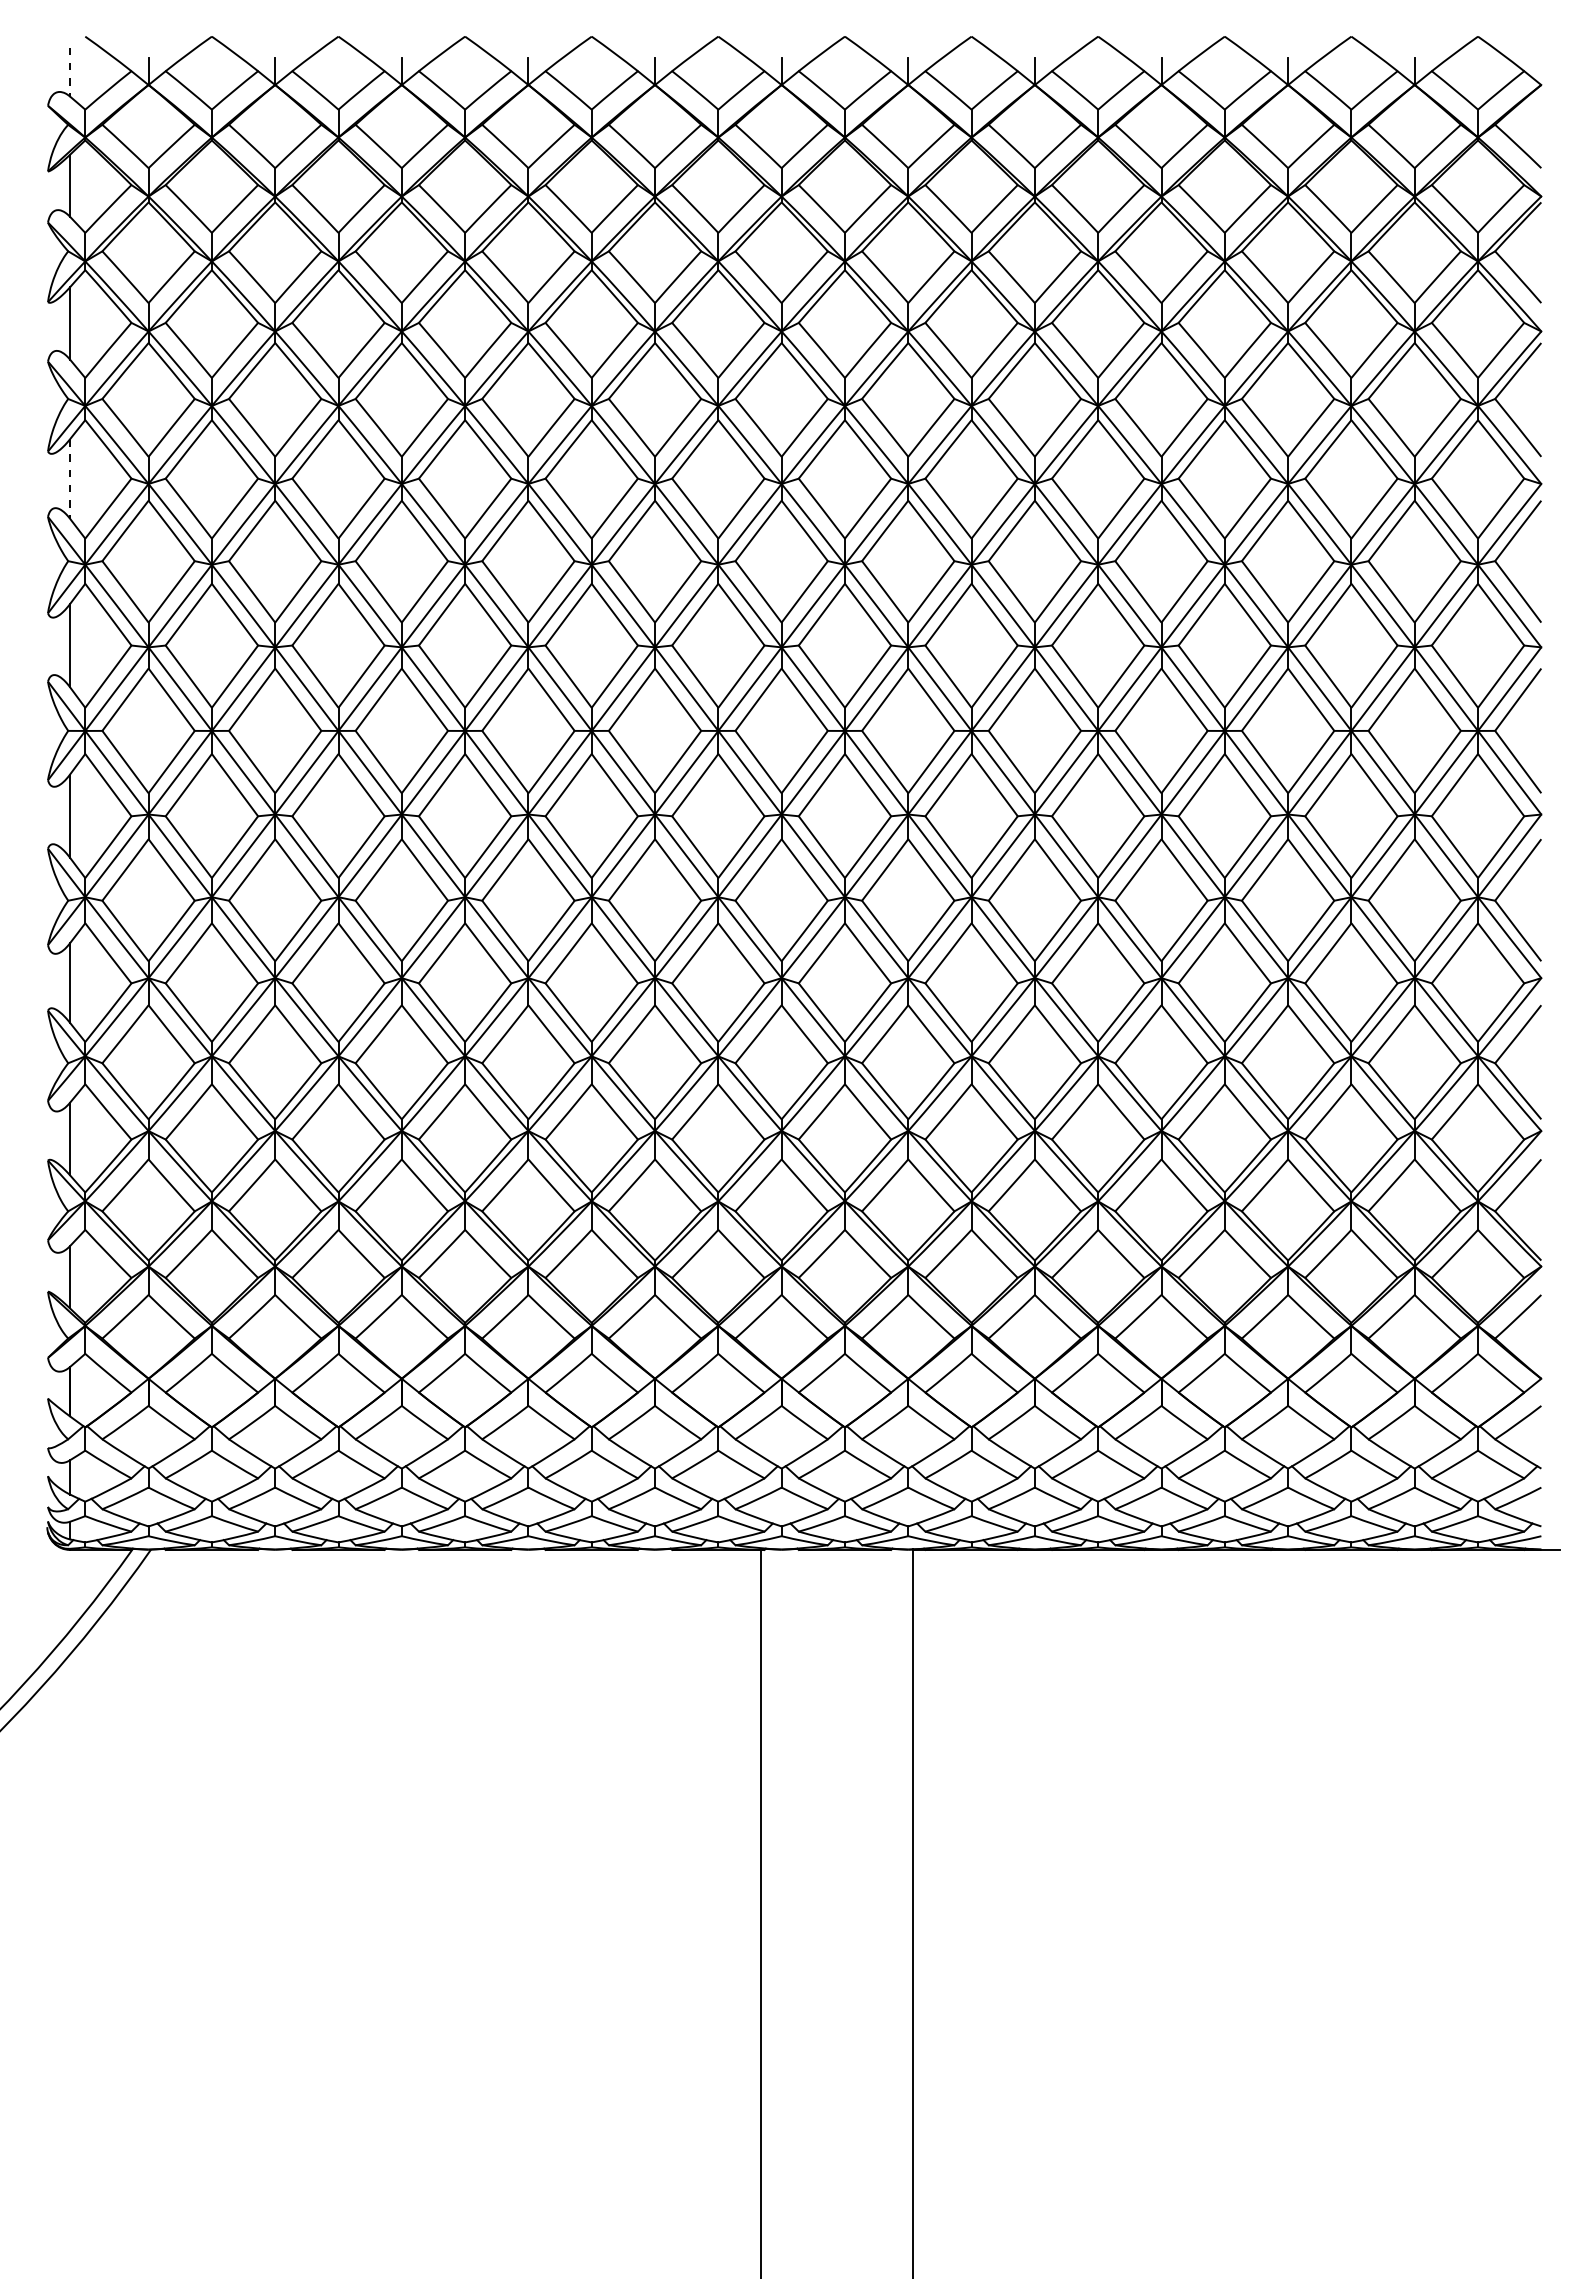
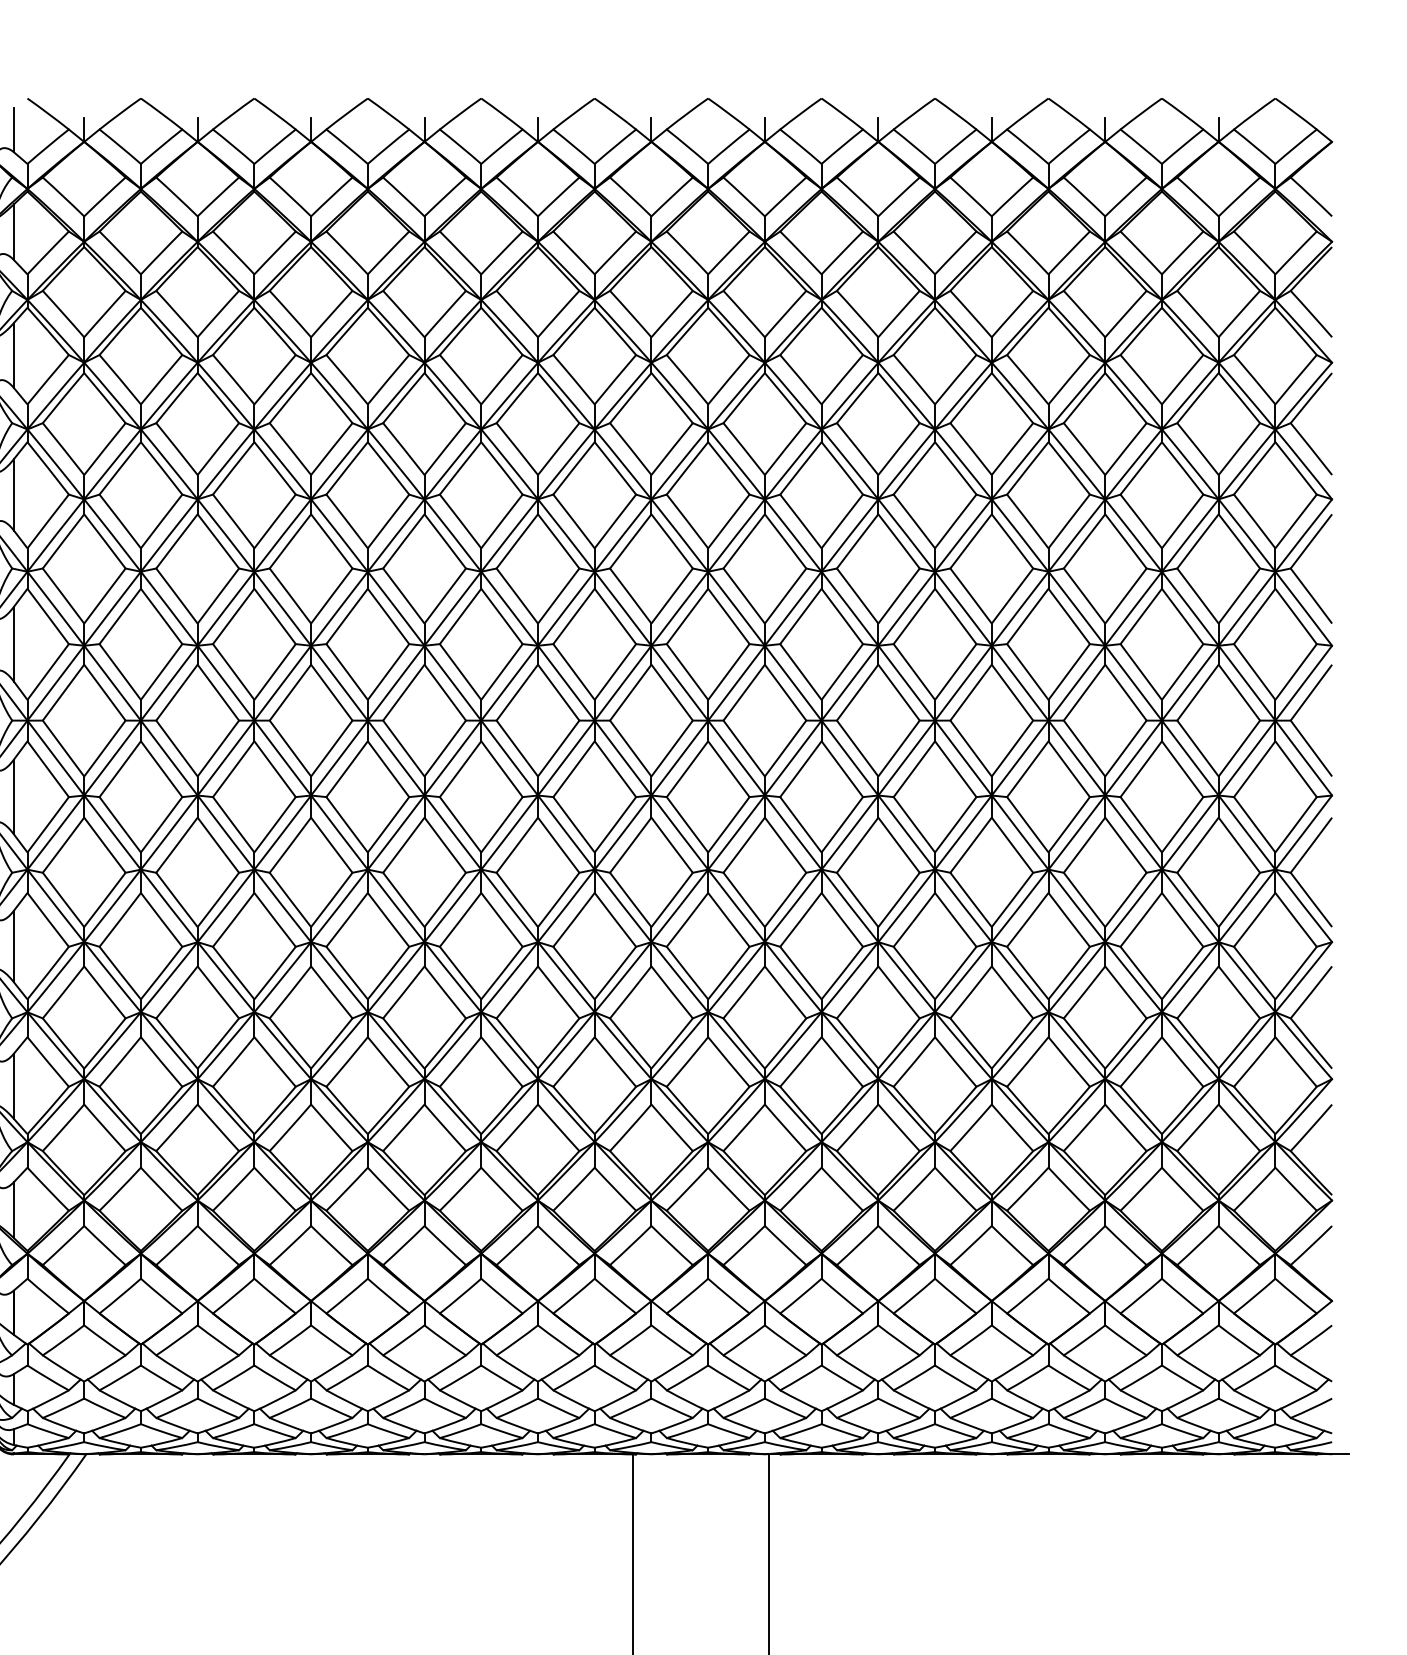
line: (70, 72) -> (14, 130), dashed -> solid
line: (70, 479) -> (14, 495), dashed -> solid

